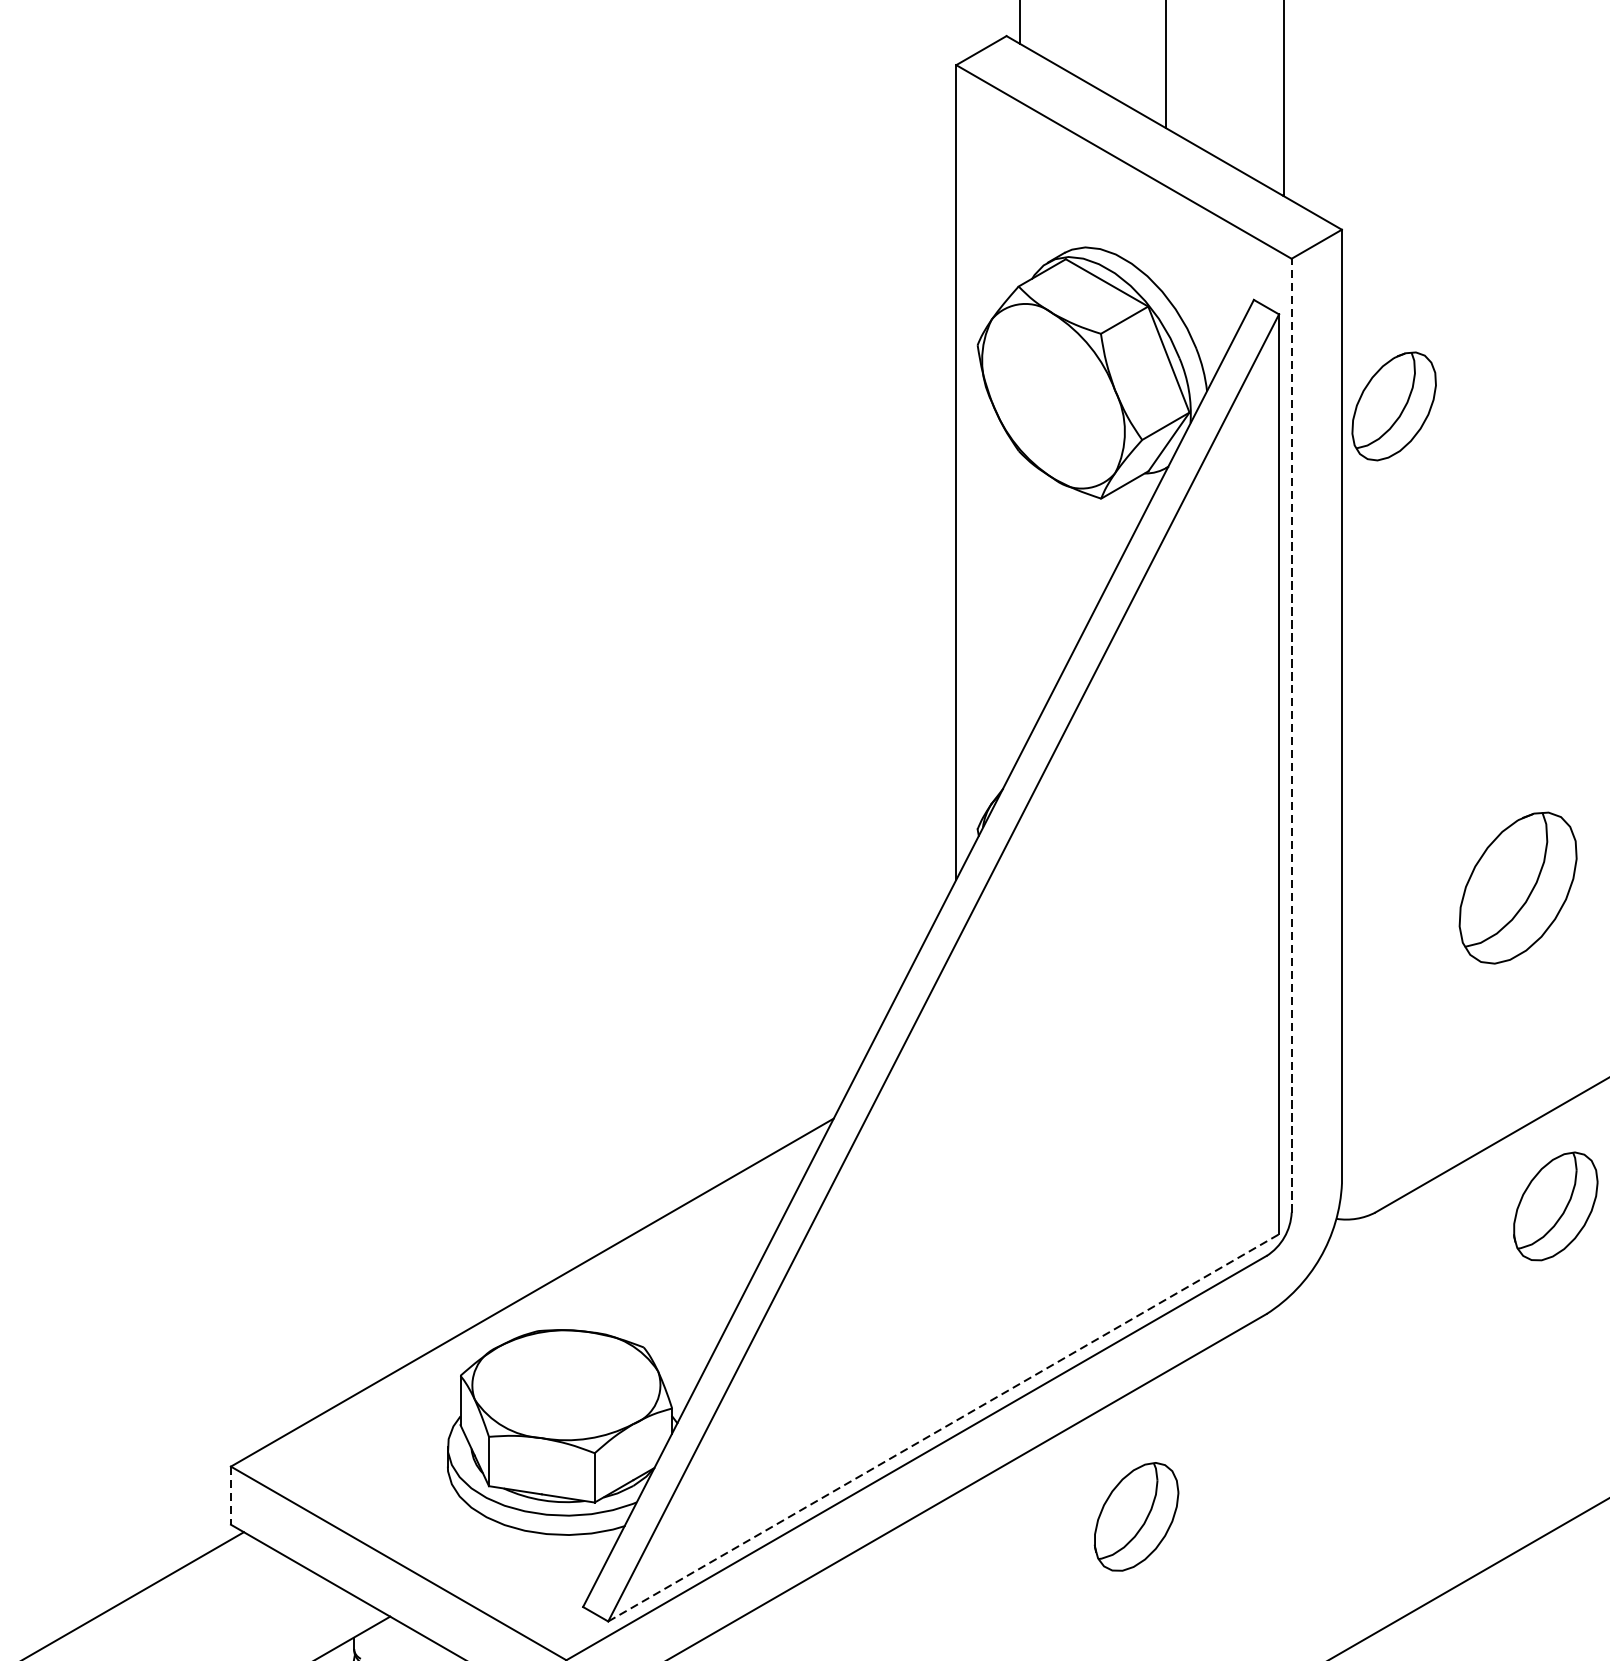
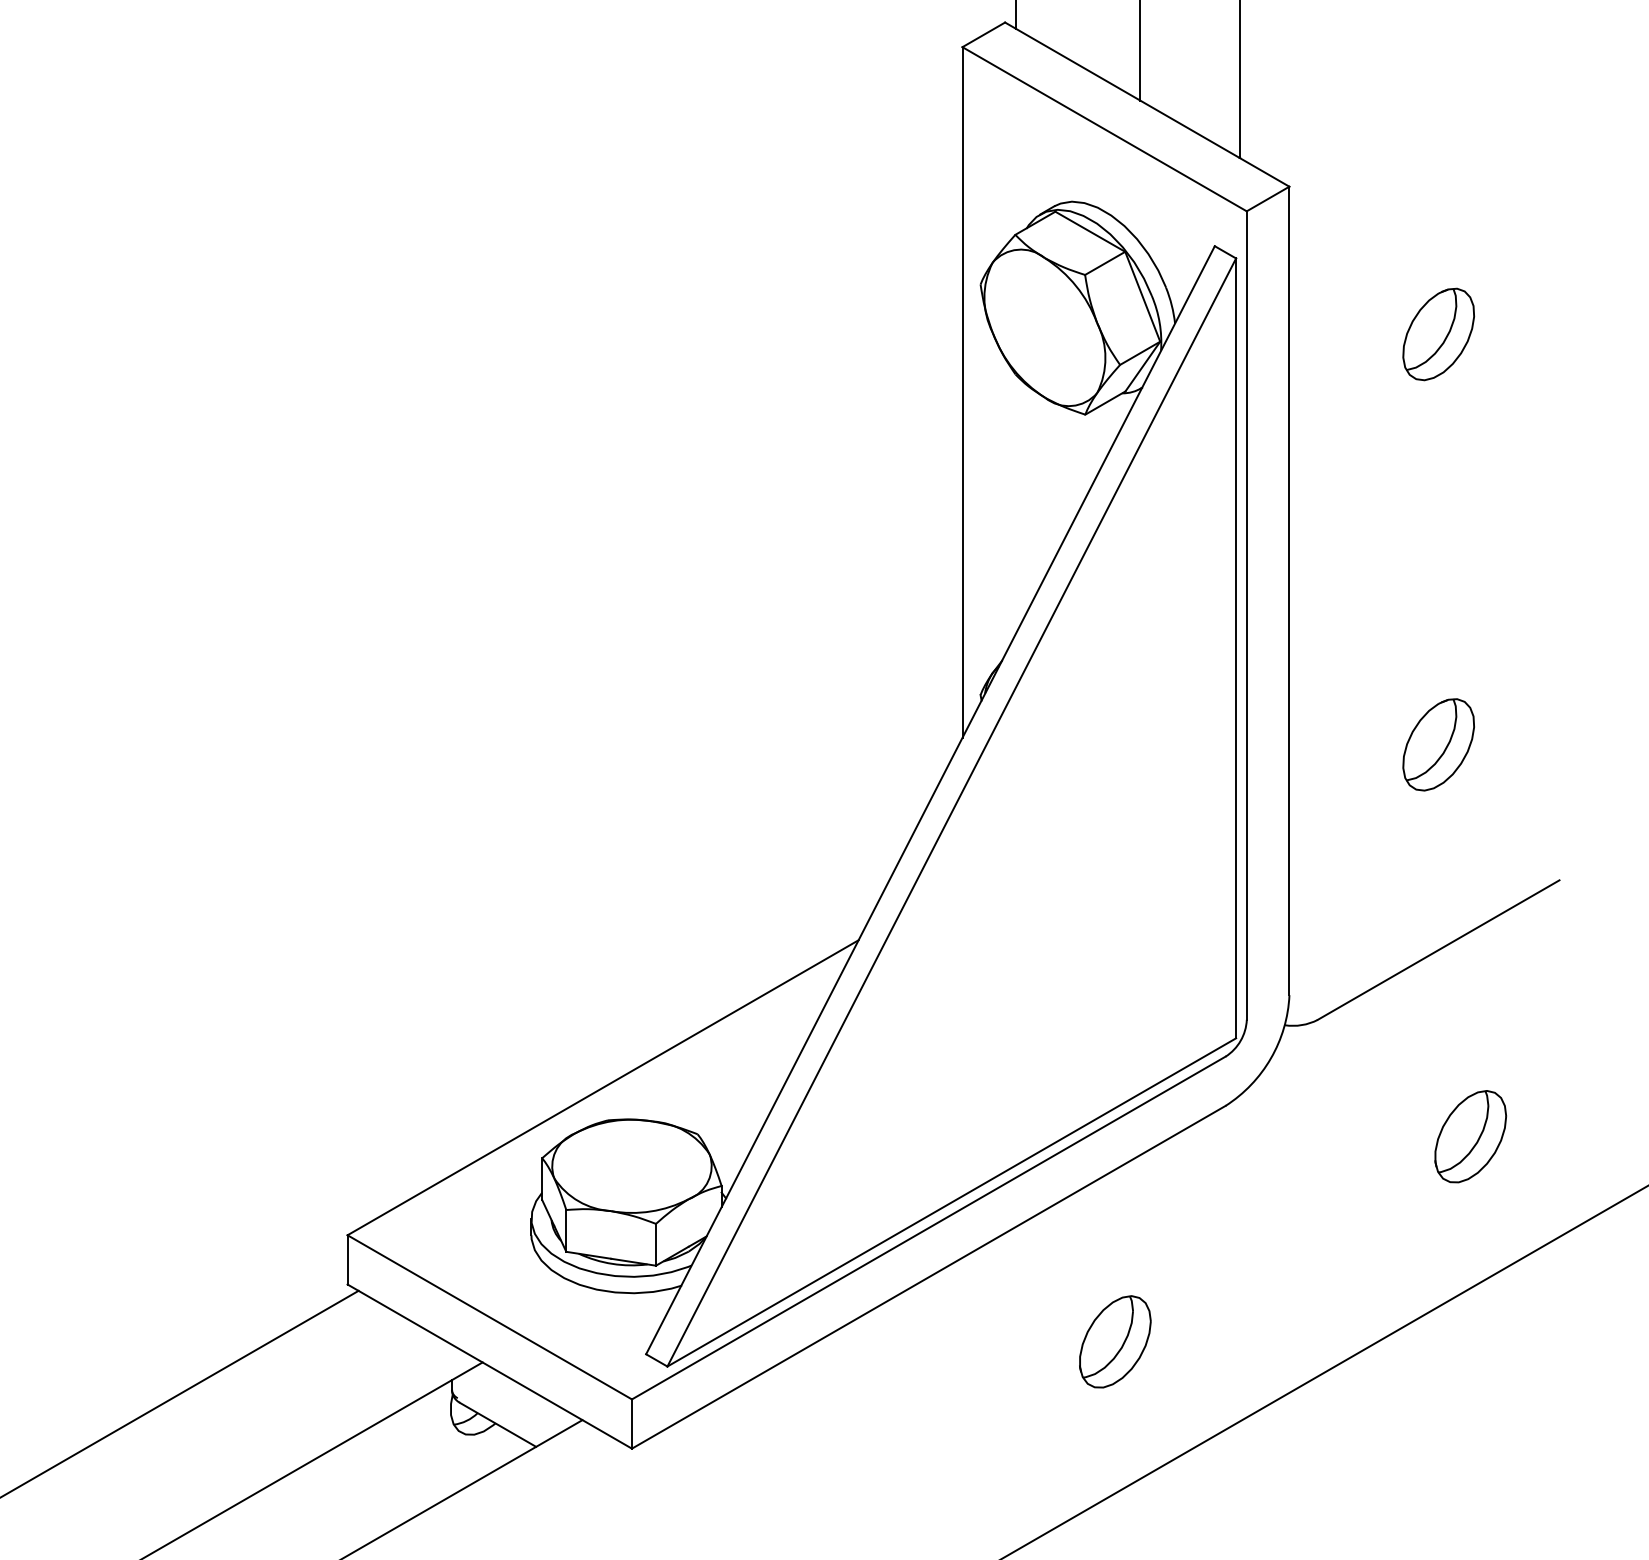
part: (1393, 406) -> (1438, 334), moved
line: (1291, 735) -> (1246, 615), dashed -> solid
part: (1517, 887) -> (1438, 744), size x0.71
part: (1555, 1206) -> (1470, 1136), moved
line: (944, 1427) -> (952, 1202), dashed -> solid
line: (230, 1495) -> (347, 1259), dashed -> solid
part: (1136, 1516) -> (1115, 1341), moved

